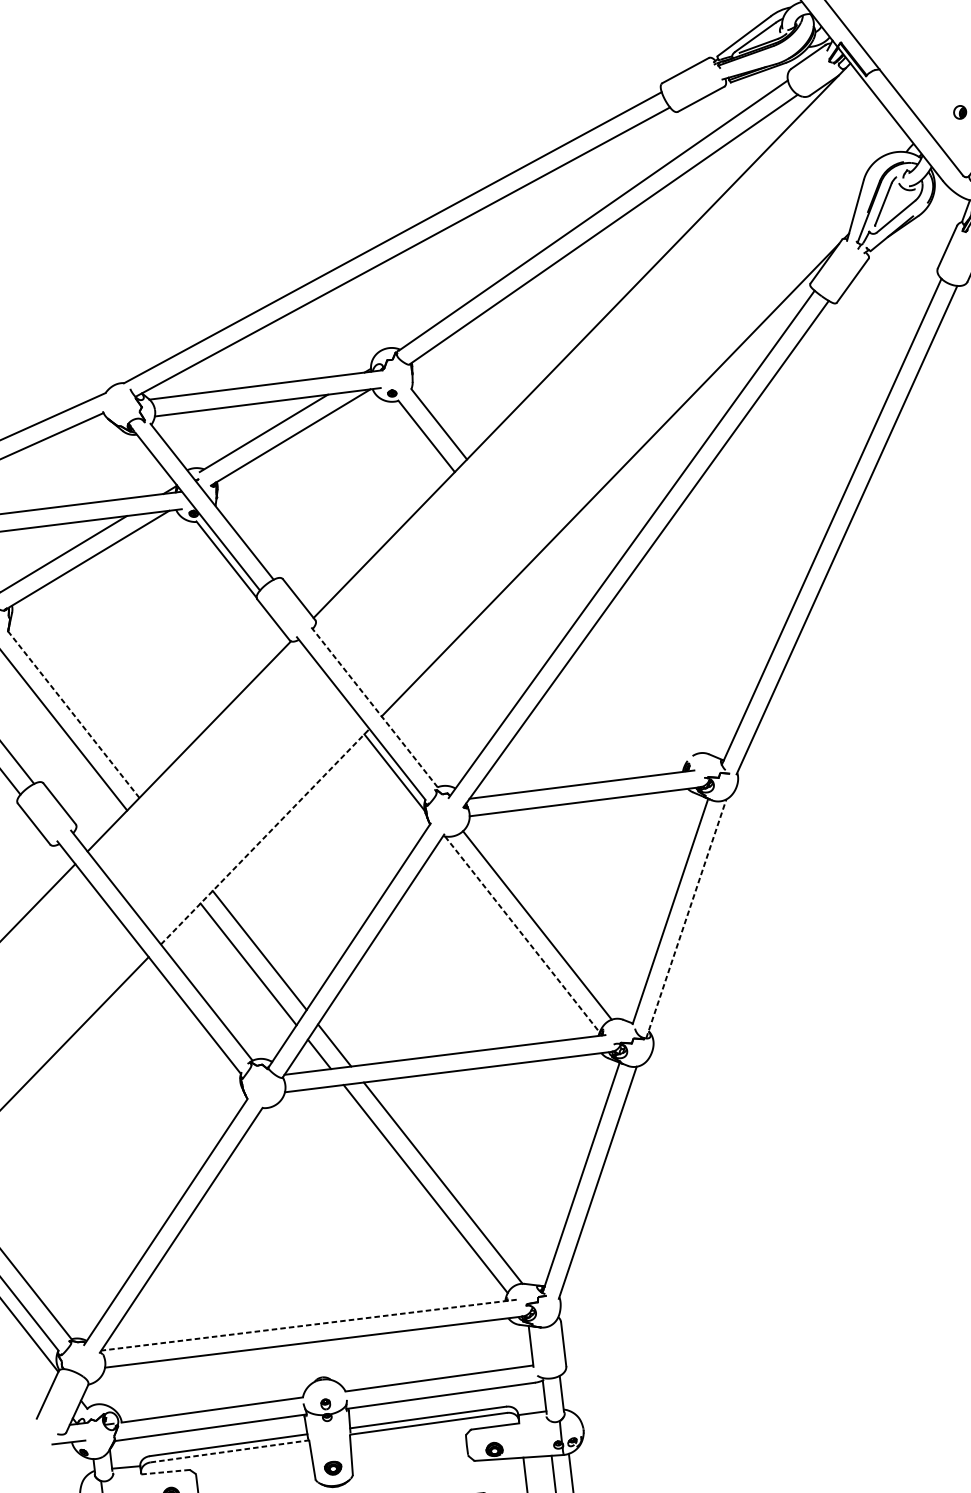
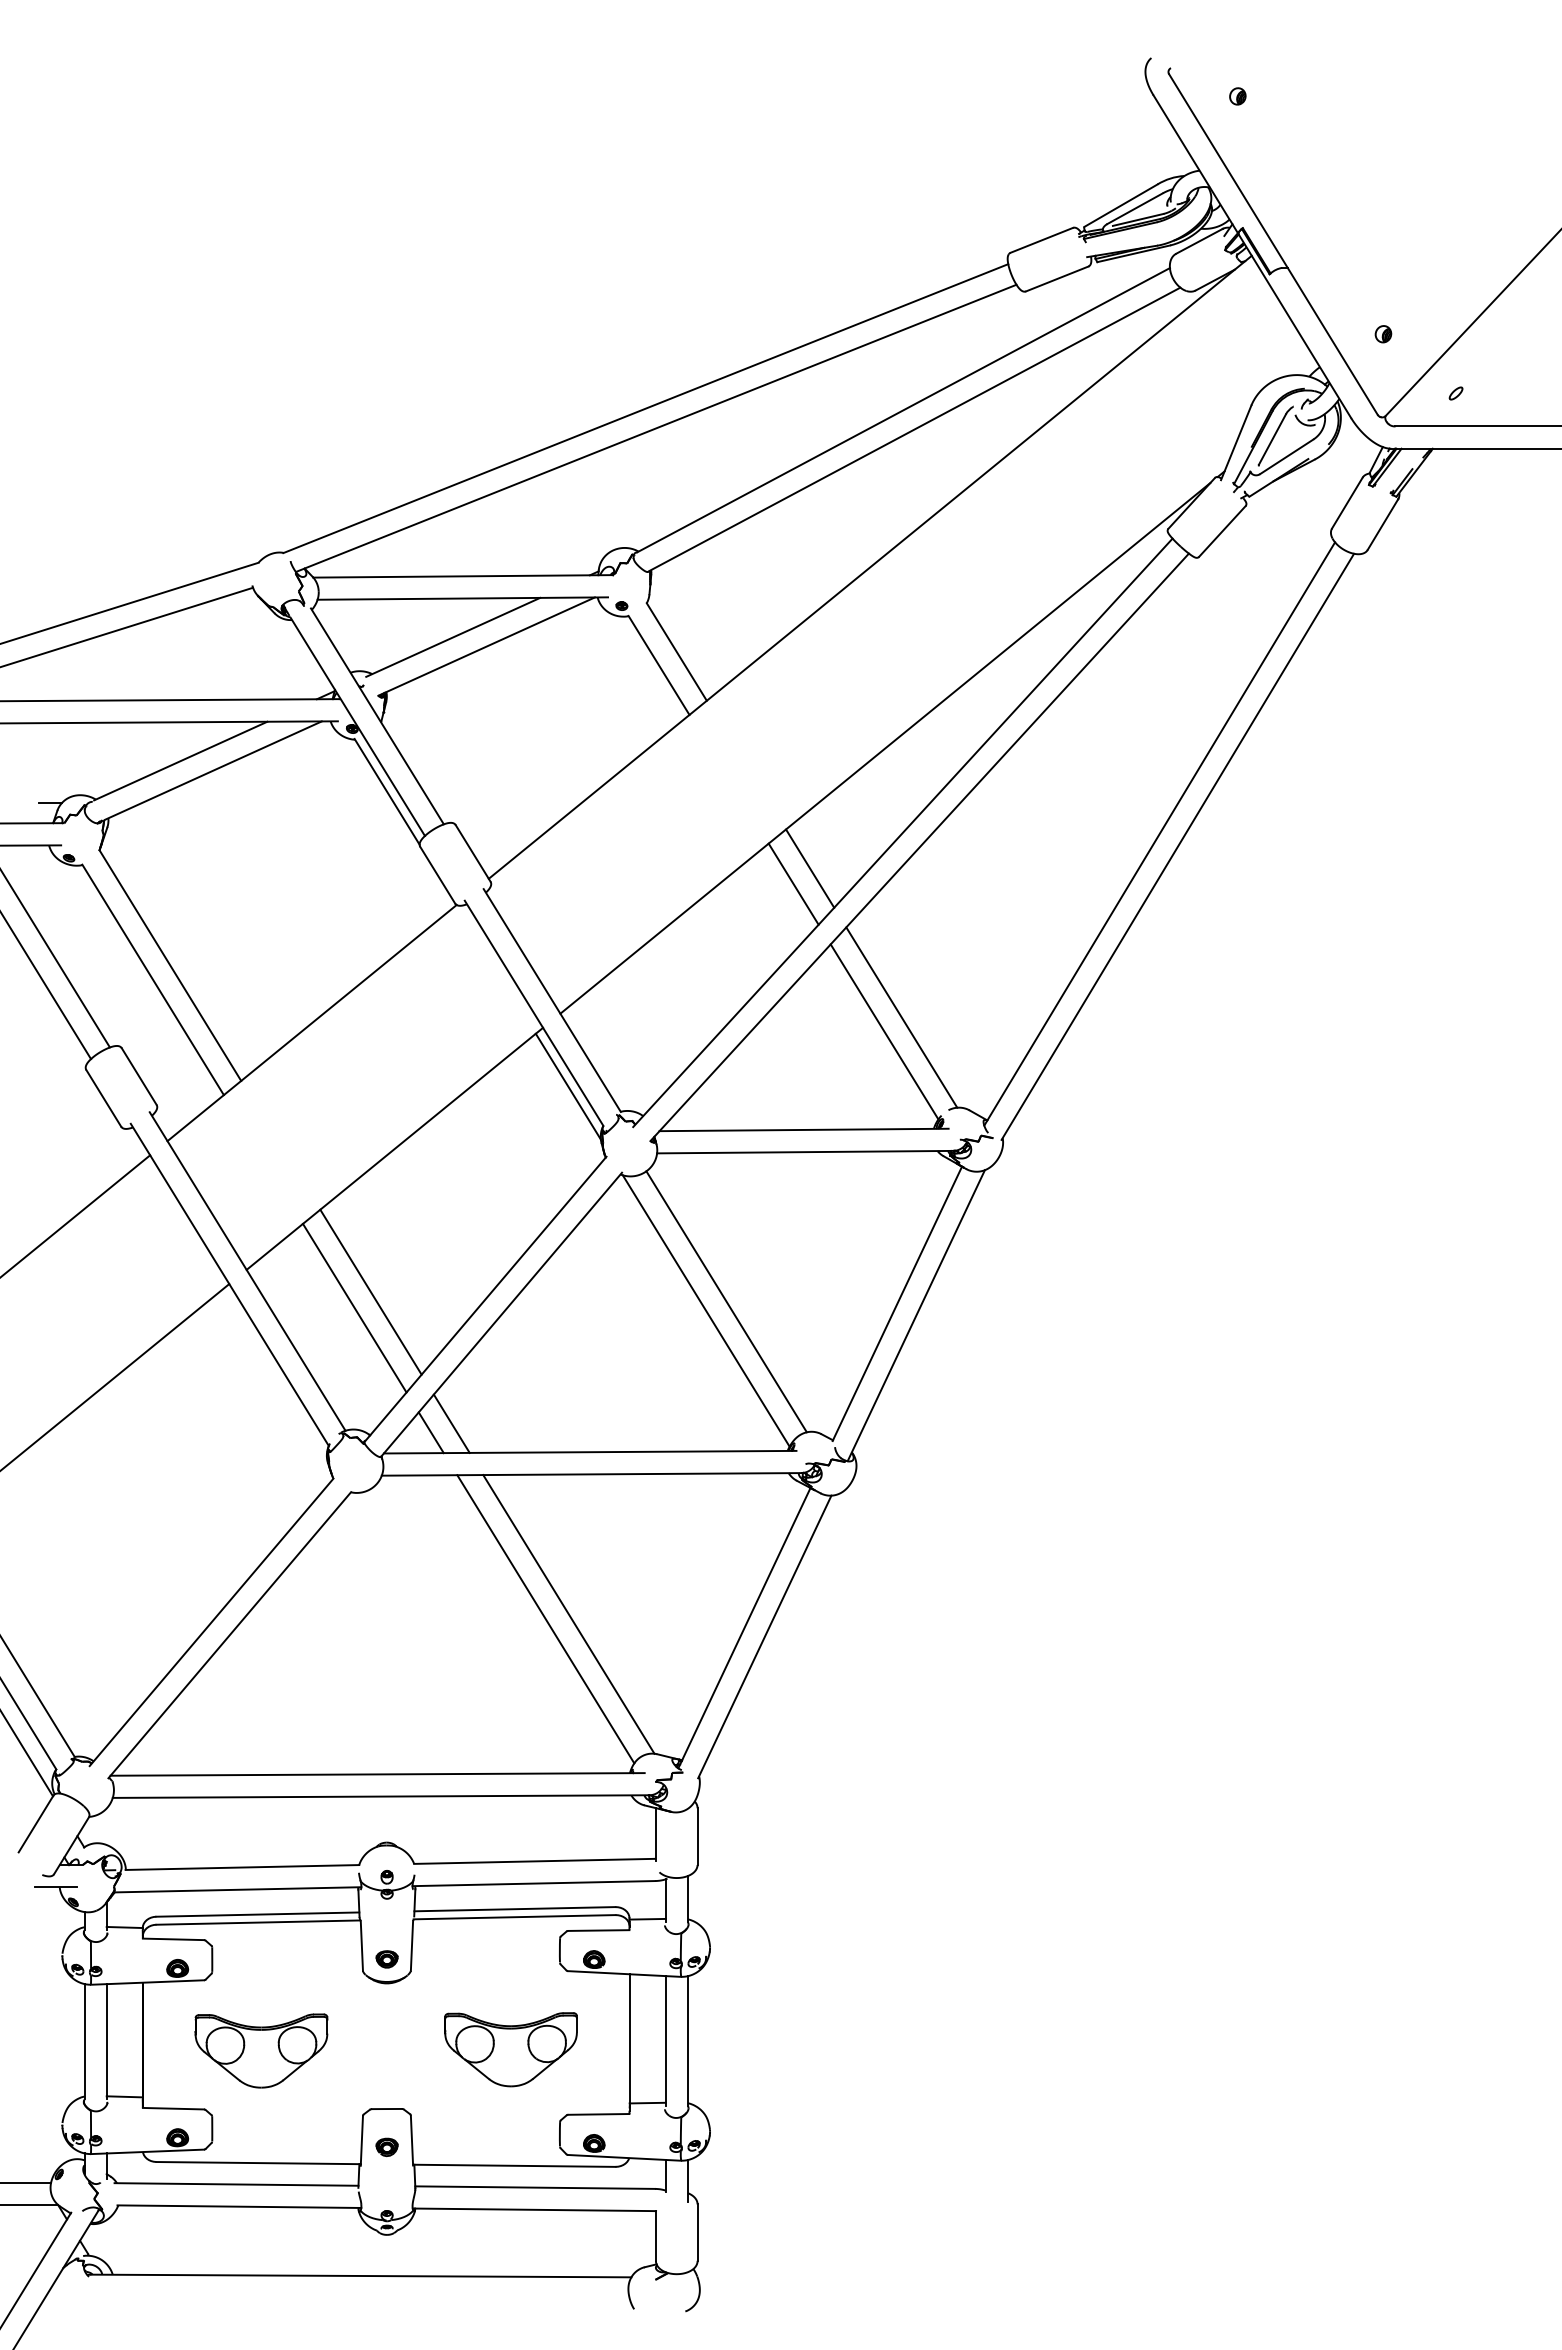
line: (563, 580) -> (810, 868), added
line: (551, 593) -> (793, 883), added
line: (647, 688) -> (901, 1017), added
line: (635, 700) -> (884, 1031), added
line: (374, 706) -> (552, 1000), dashed -> solid
line: (73, 714) -> (170, 965), dashed -> solid
line: (265, 836) -> (395, 1148), dashed -> solid
line: (686, 918) -> (916, 1315), dashed -> solid
line: (522, 934) -> (706, 1311), dashed -> solid
line: (308, 1325) -> (377, 1774), dashed -> solid
line: (229, 1451) -> (258, 1922), dashed -> solid
line: (165, 1472) -> (173, 1939), dashed -> solid

